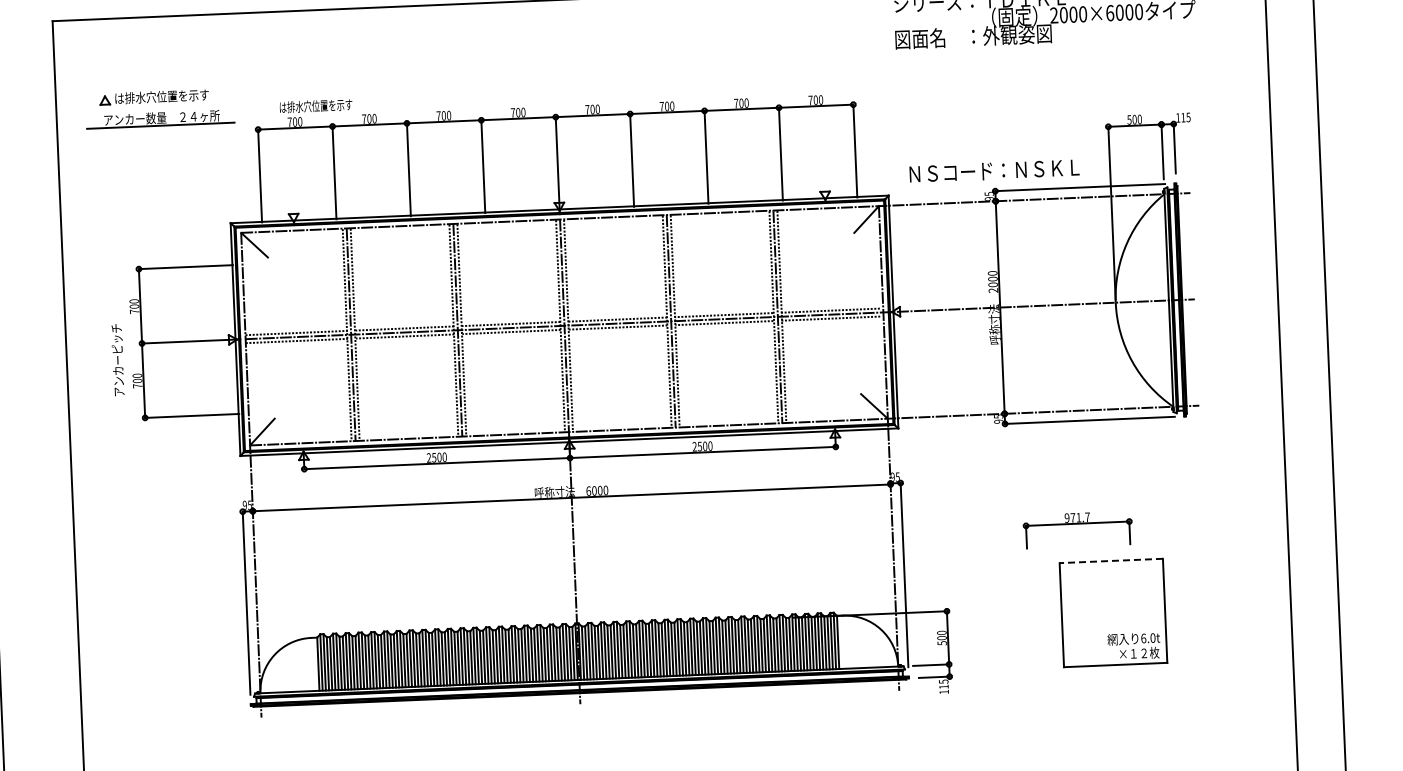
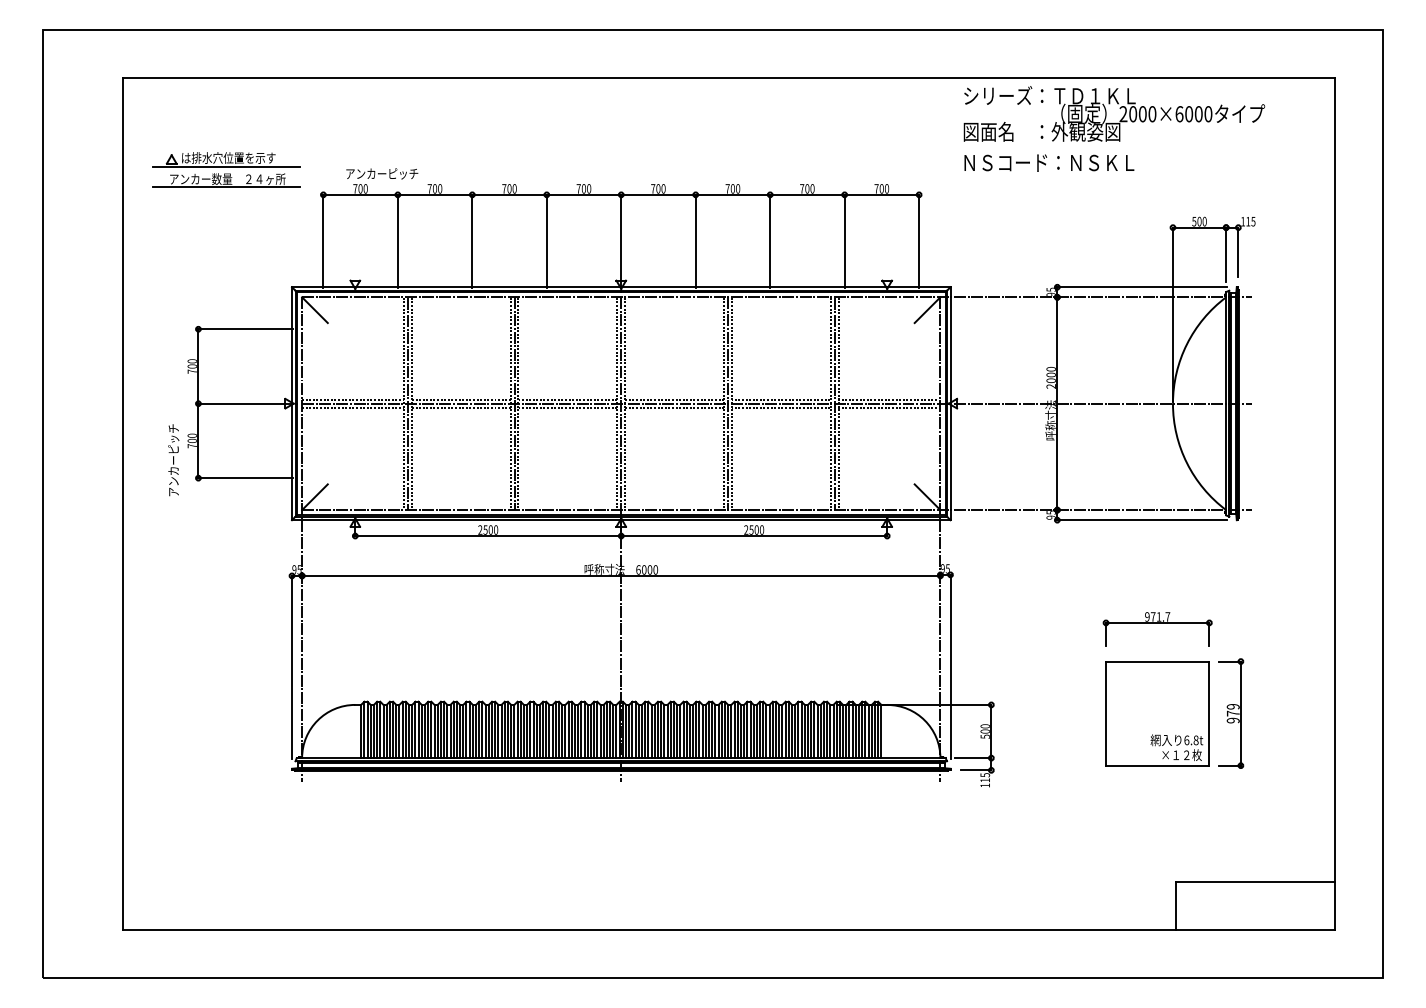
line: (160, 105) -> (226, 166), added
text: (316, 105) -> (382, 173), は排水穴位置を示す -> アンカーピッチ
text: (994, 170) -> (1049, 162), moved
text: (117, 360) -> (173, 460), moved
part: (1077, 530) -> (1157, 629), moved
line: (1111, 560) -> (1157, 661), dashed -> solid
part: (1187, 609) -> (1231, 713), added
text: (1152, 638) -> (1195, 740), 6.0t -> 6.8t

